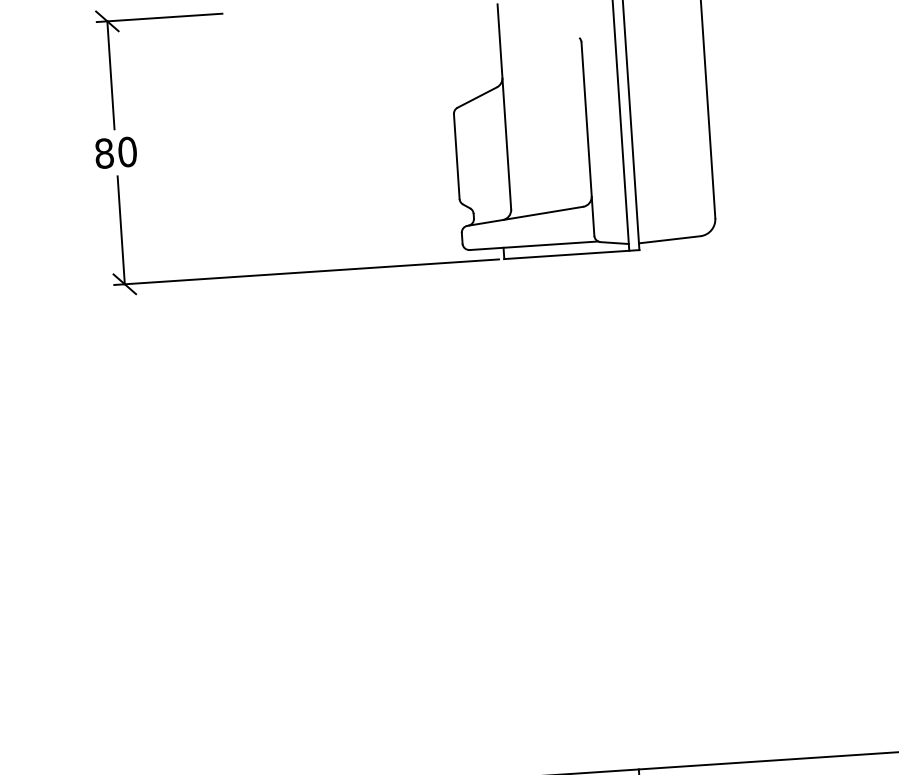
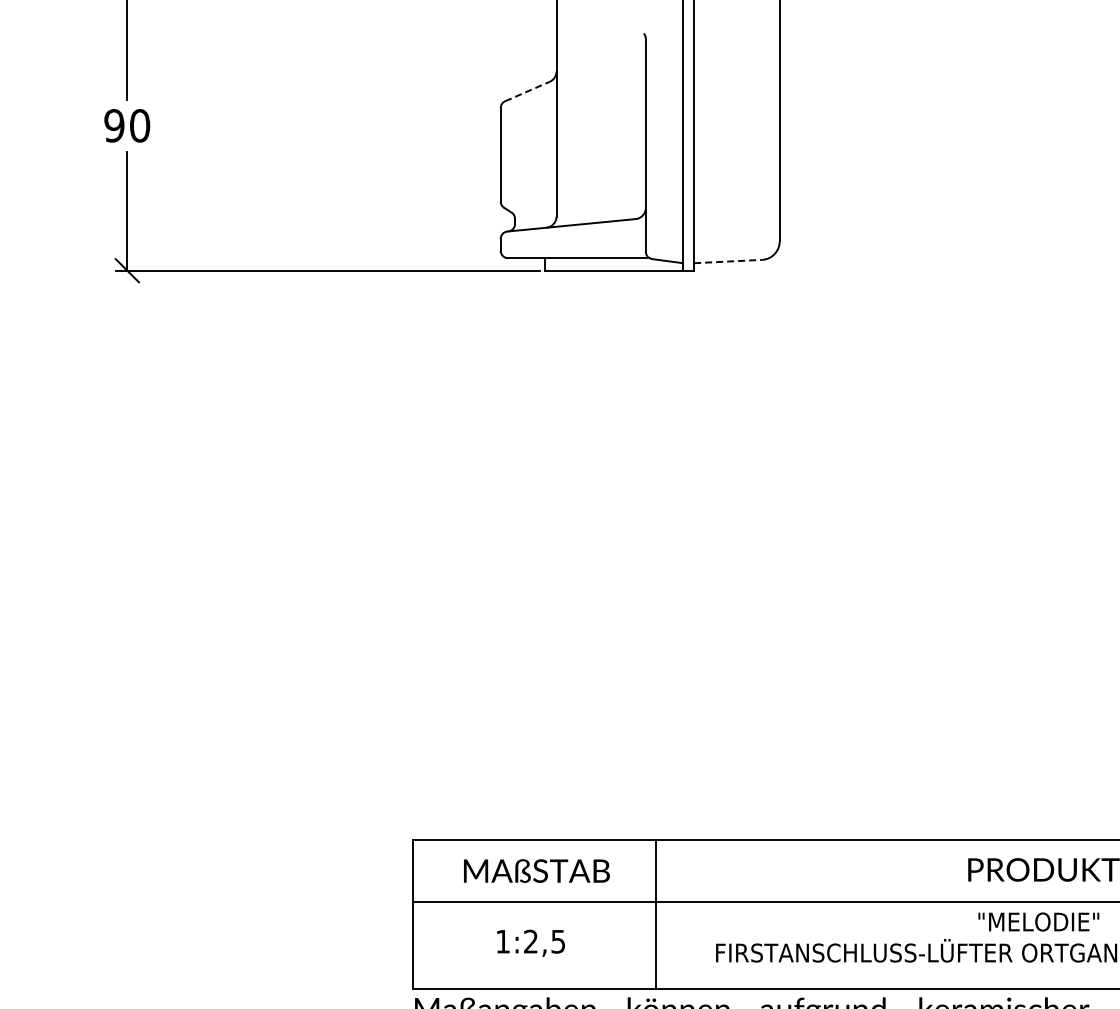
line: (477, 97) -> (527, 91), solid -> dashed
text: (104, 153) -> (114, 125), 80 -> 90
line: (670, 239) -> (728, 261), solid -> dashed

